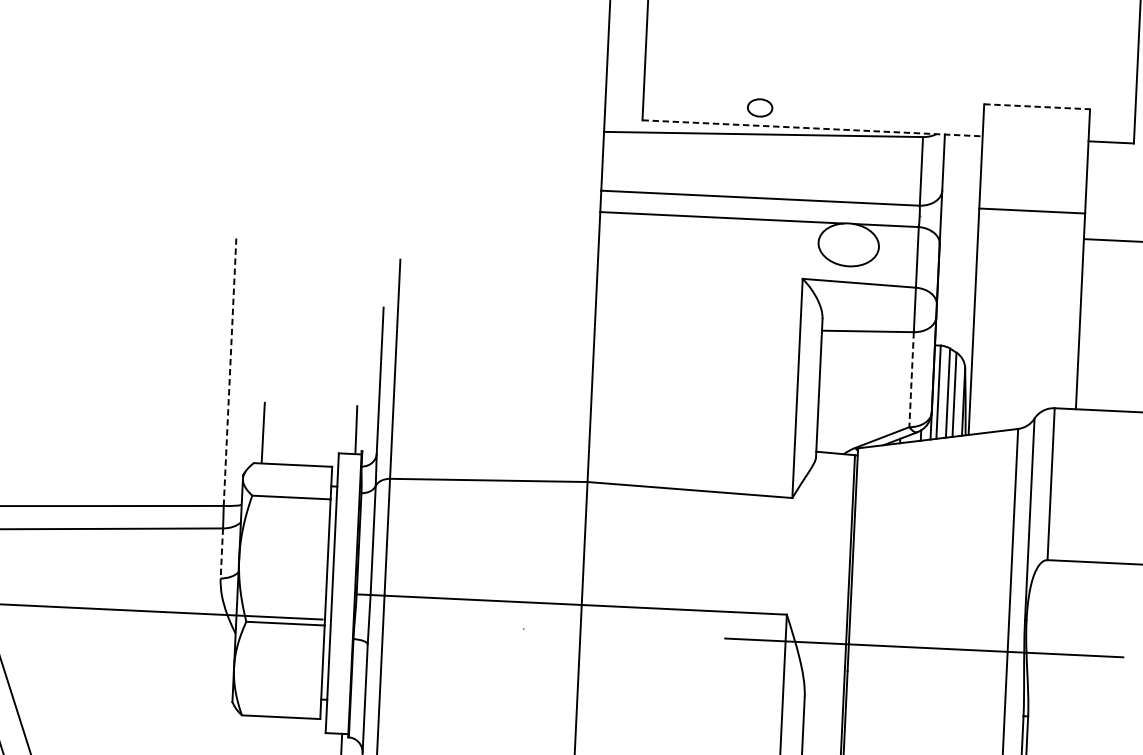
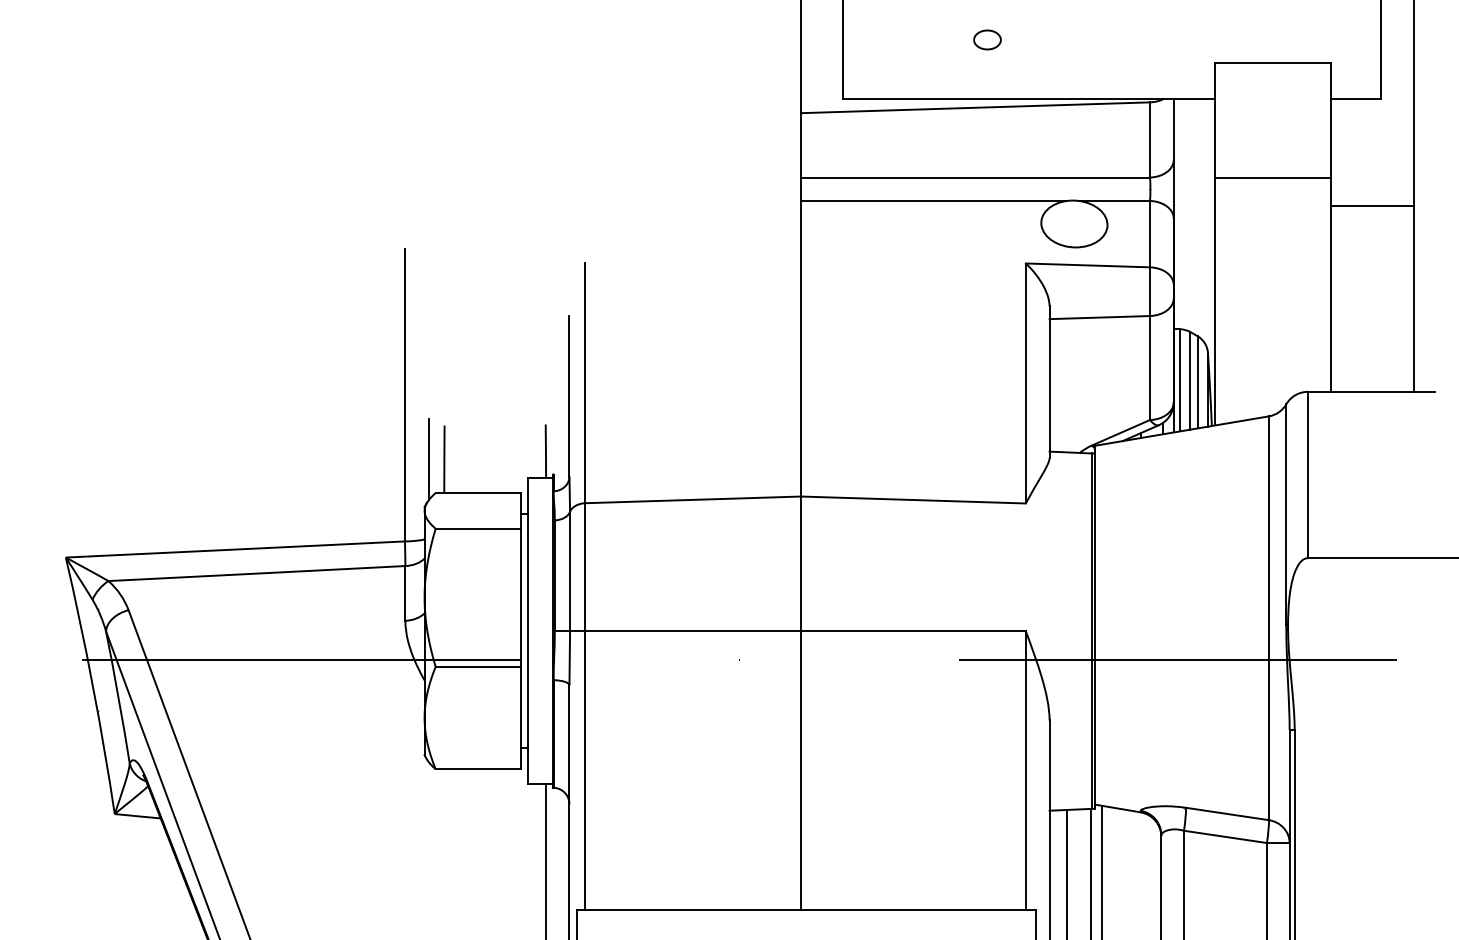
line: (1037, 106) -> (1273, 63), dashed -> solid
part: (760, 107) -> (987, 39), moved
line: (813, 128) -> (1029, 98), dashed -> solid
line: (230, 371) -> (405, 394), dashed -> solid
line: (912, 380) -> (1150, 368), dashed -> solid
line: (248, 432) -> (428, 459), added
line: (221, 553) -> (405, 593), dashed -> solid

